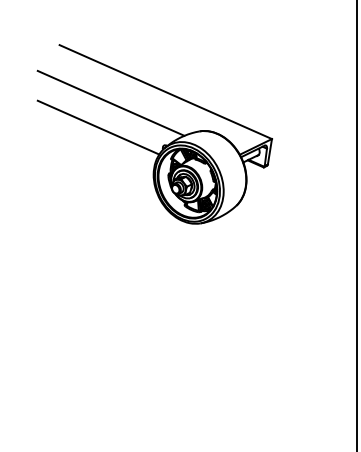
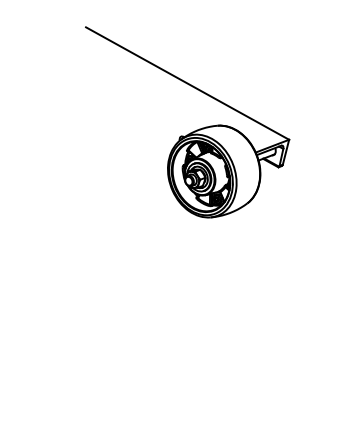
line: (110, 102) -> (131, 89), removed
line: (98, 127) -> (117, 112), removed

